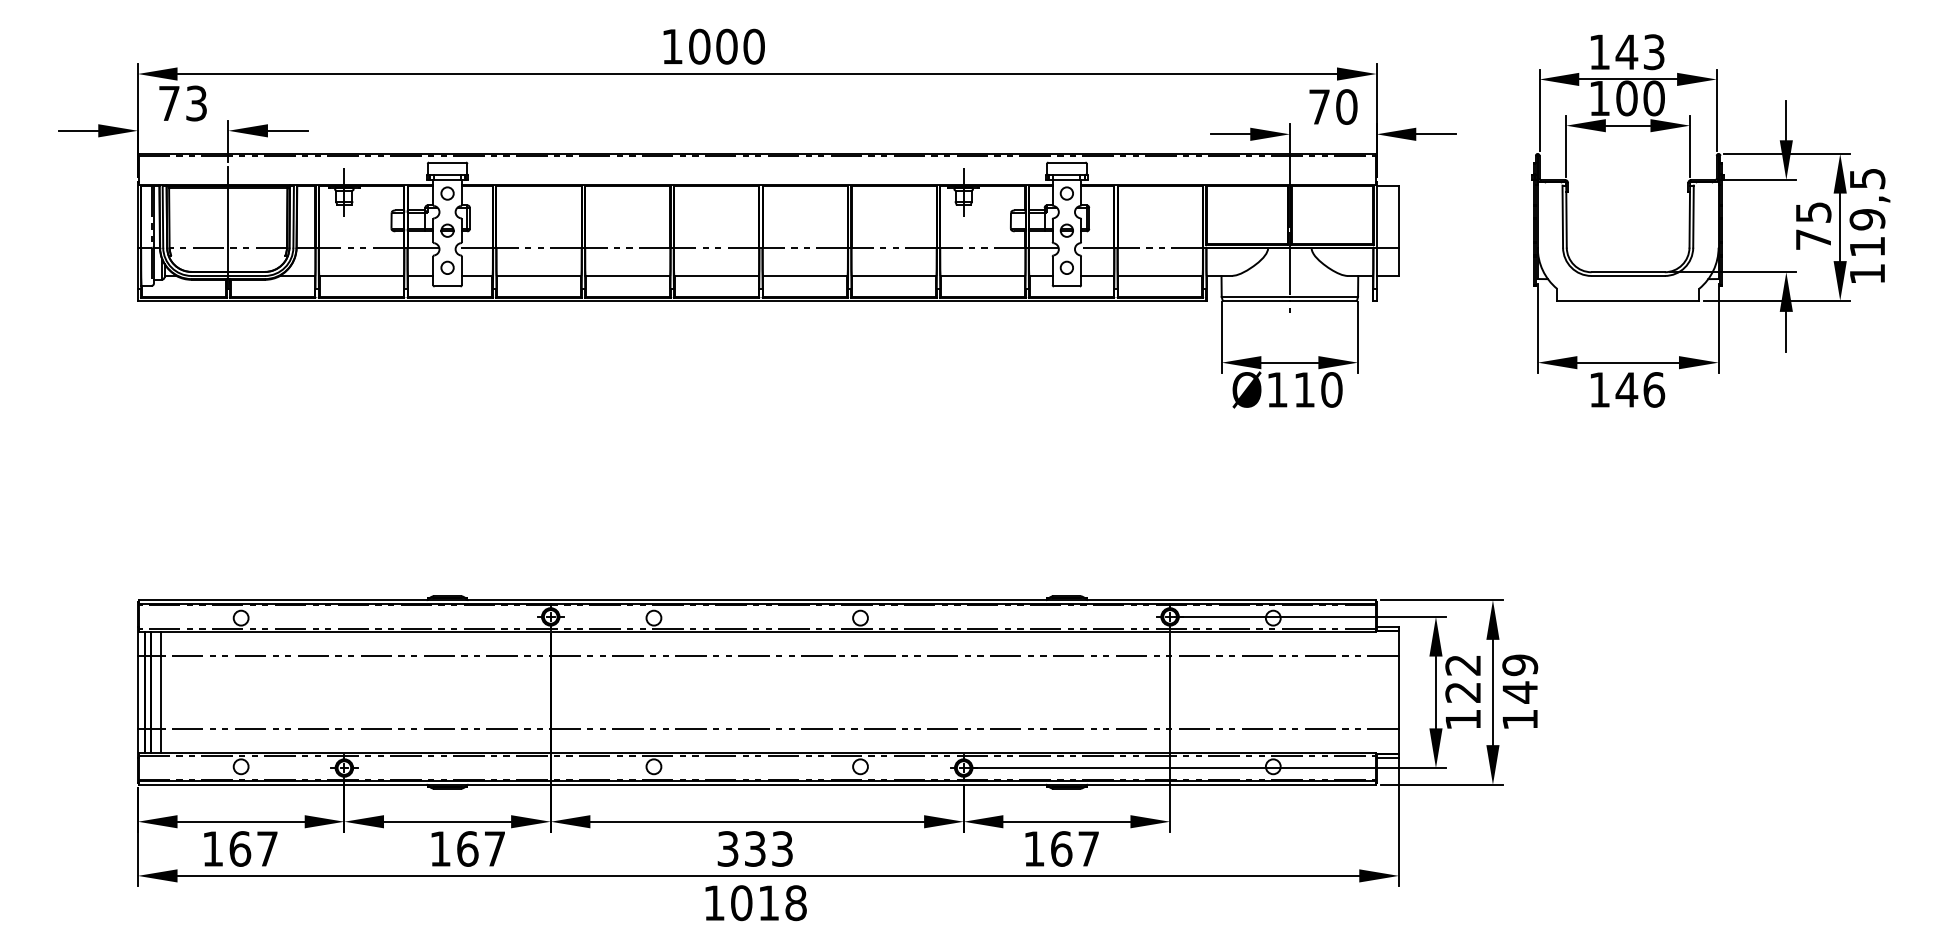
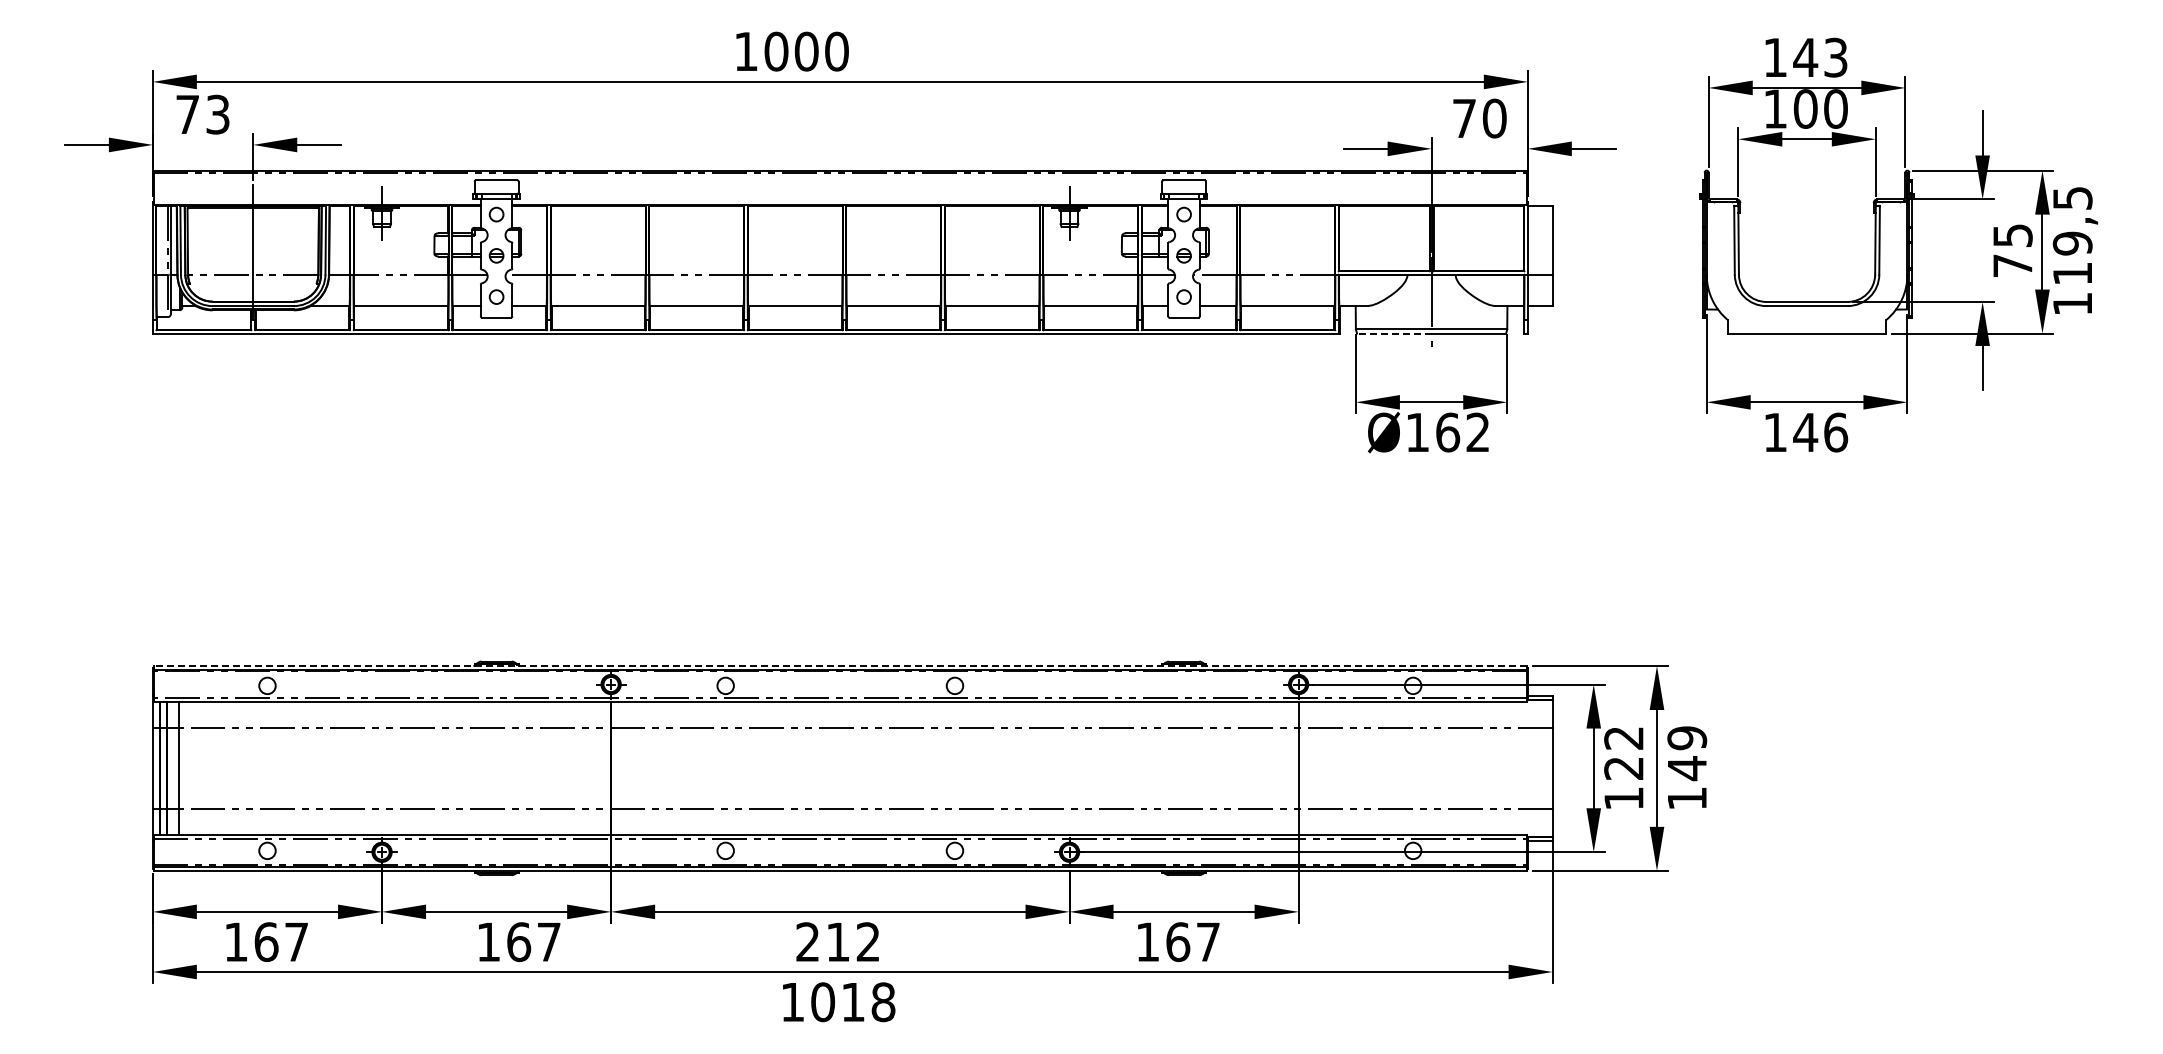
line: (1255, 300) -> (1393, 333), solid -> dashed
text: (1318, 389) -> (1463, 432), Ø110 -> Ø162
line: (757, 599) -> (840, 665), solid -> dashed
text: (754, 849) -> (837, 942), 333 -> 212

